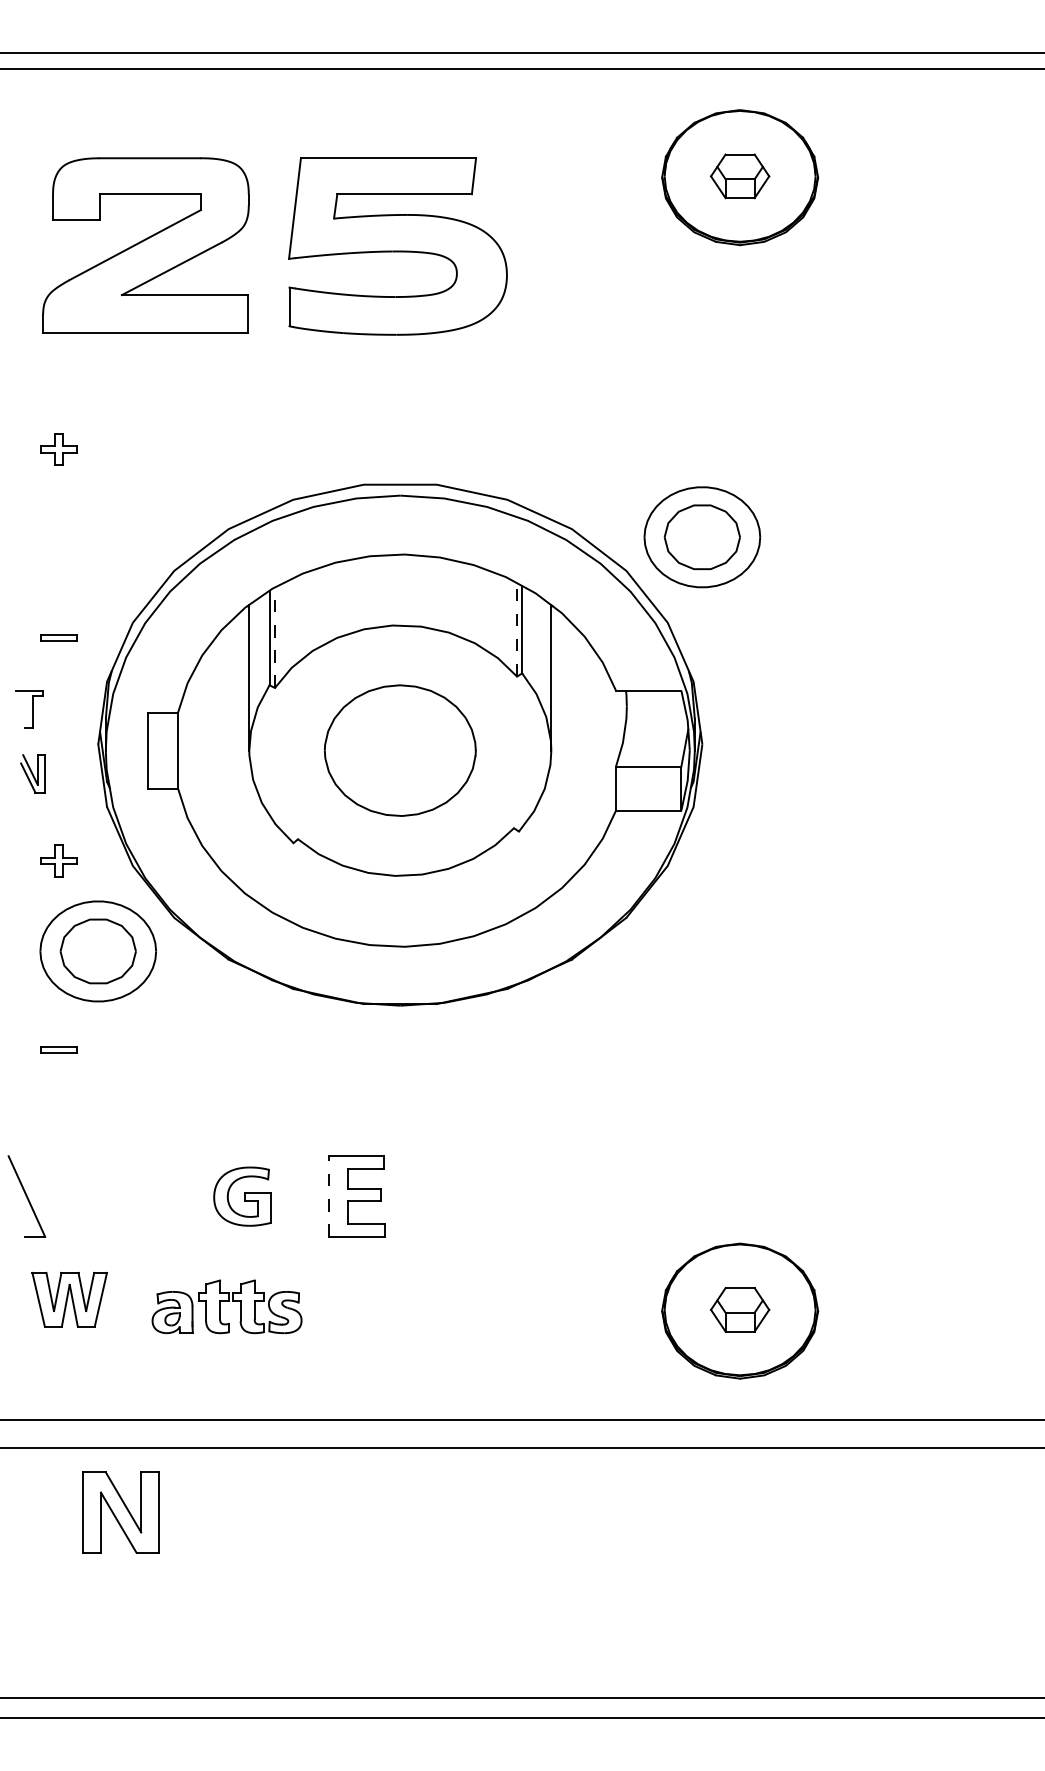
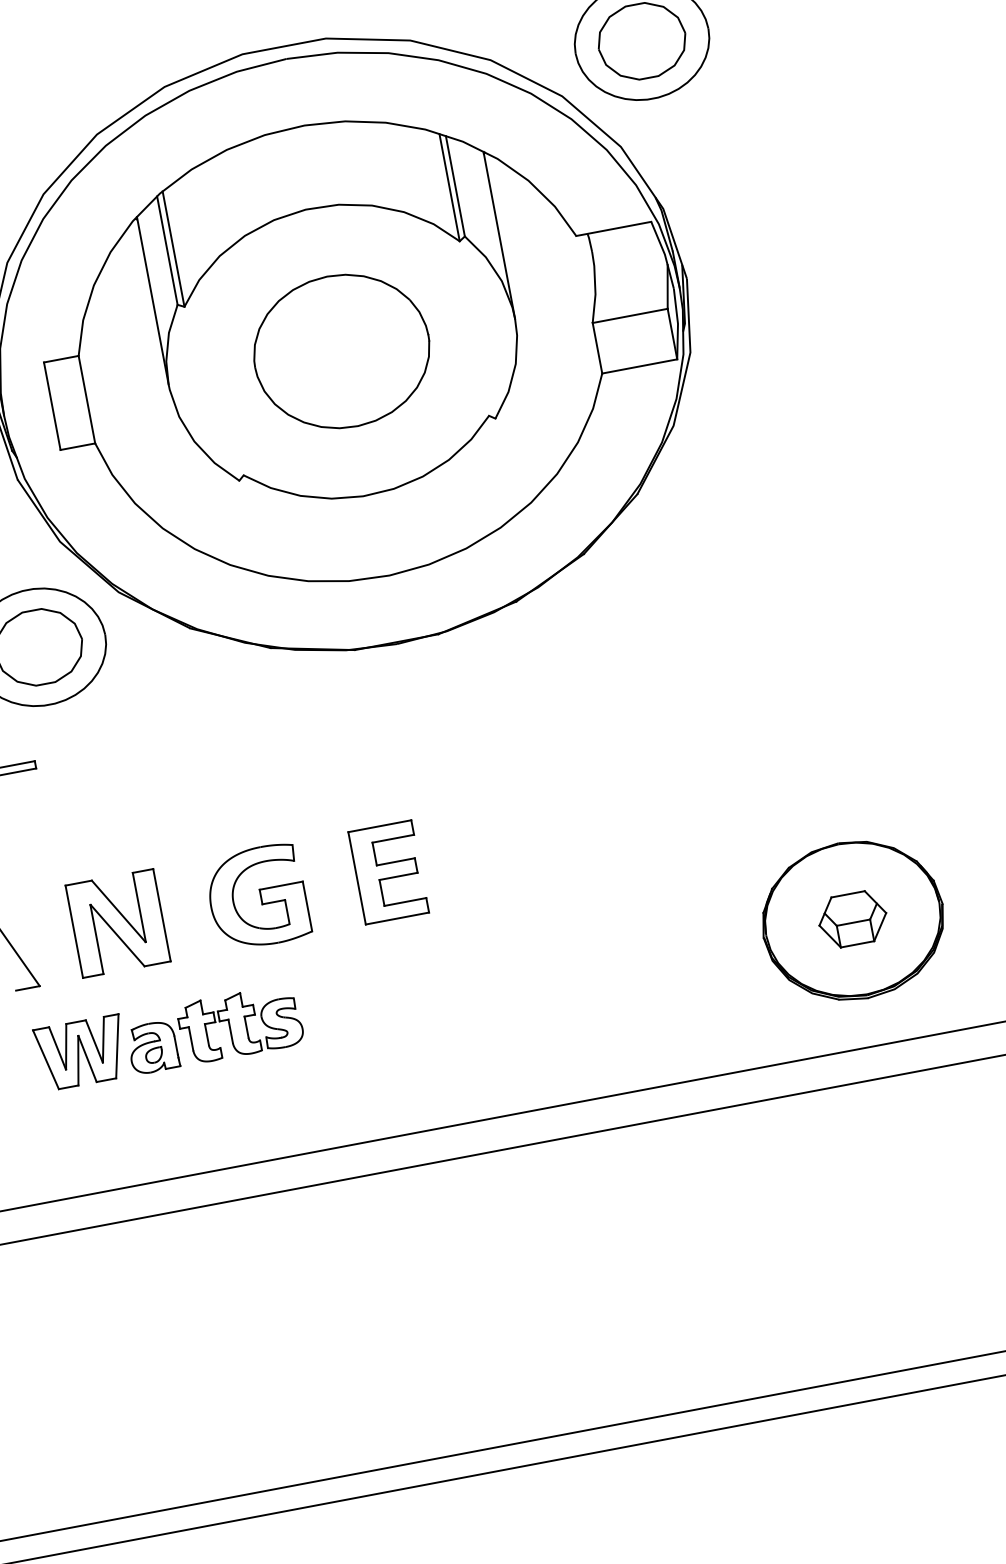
line: (517, 629) -> (449, 187), dashed -> solid
line: (274, 637) -> (172, 248), dashed -> solid
part: (242, 1196) -> (257, 897), size x1.43
line: (329, 1196) -> (357, 878), dashed -> solid
part: (226, 1306) -> (213, 1029), moved
part: (120, 1512) -> (117, 923), moved

